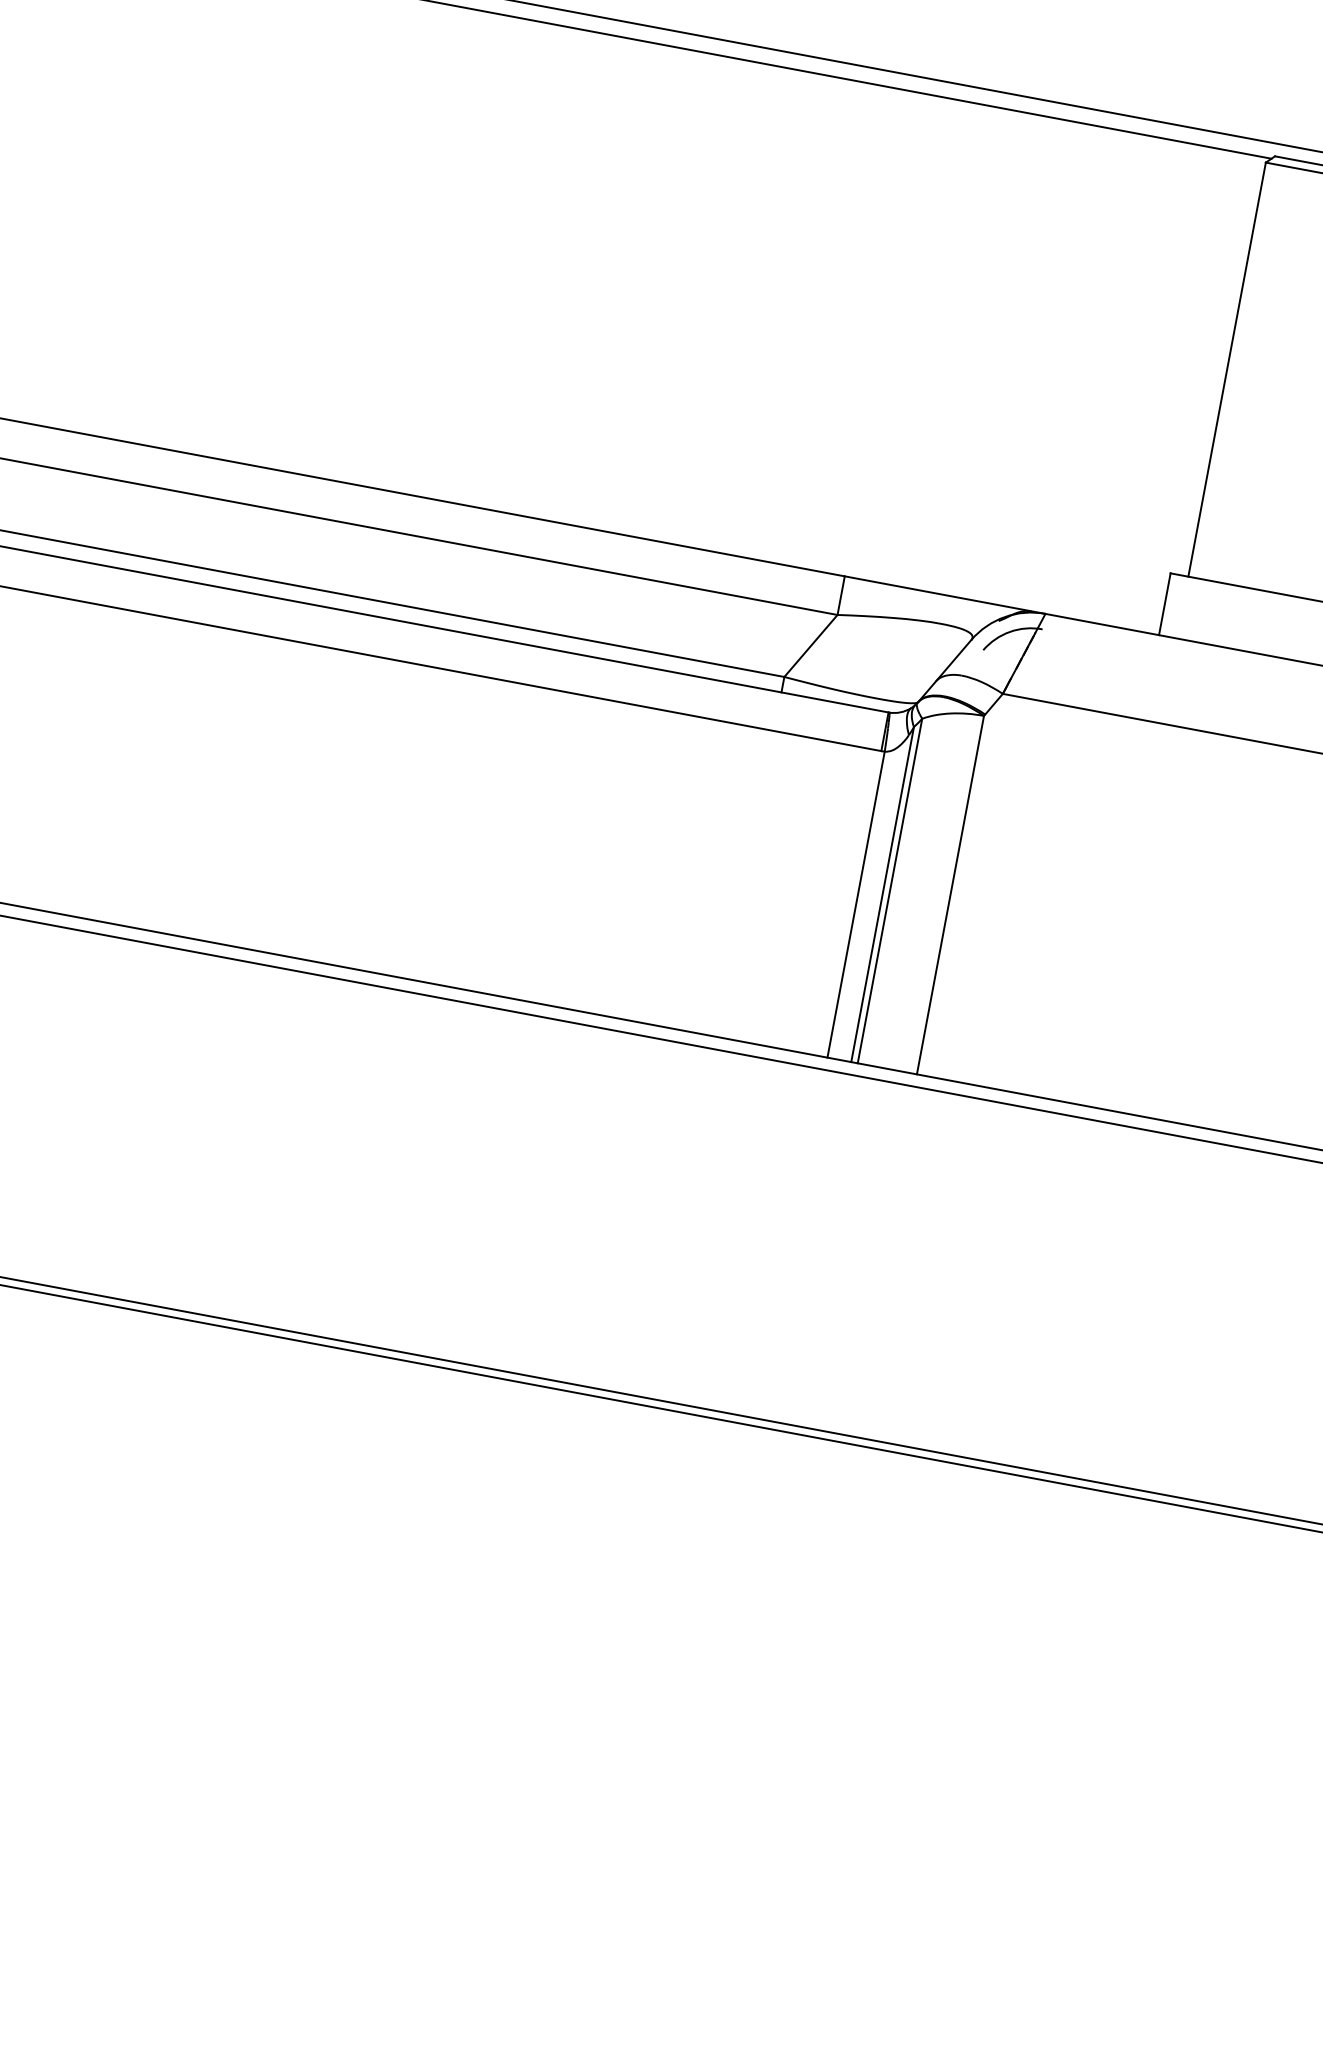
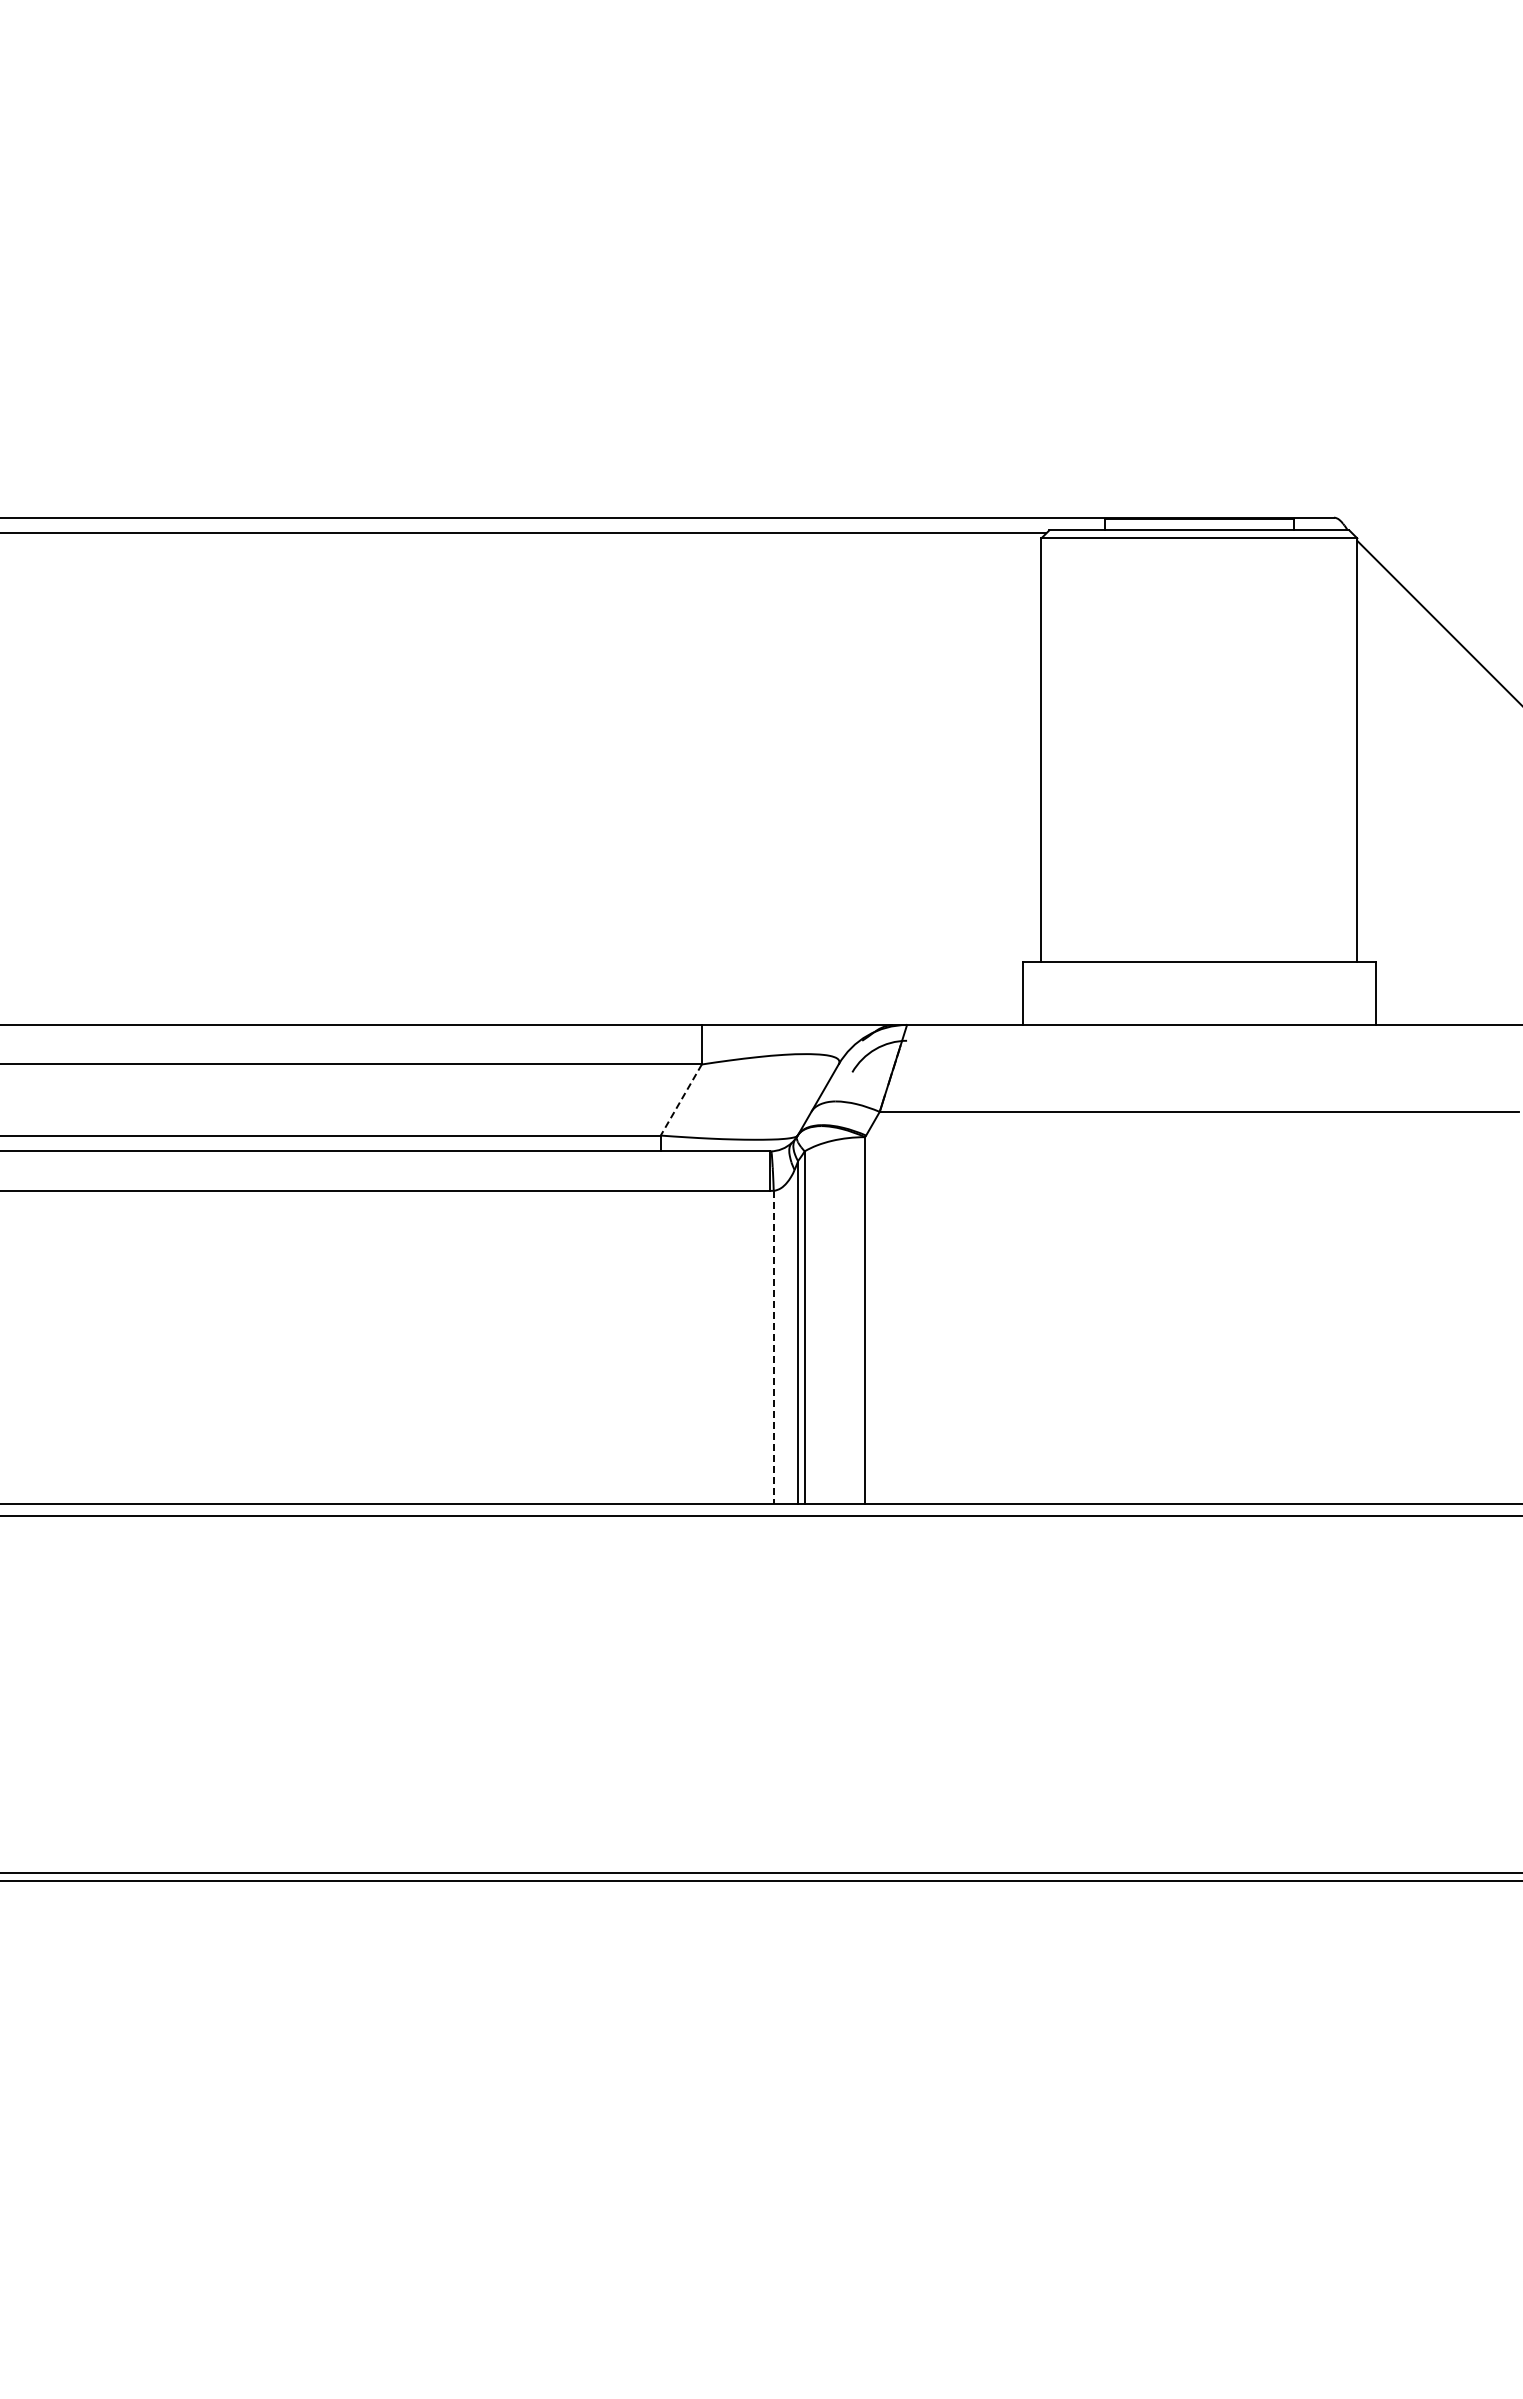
line: (811, 646) -> (681, 1100), solid -> dashed
line: (855, 904) -> (773, 1347), solid -> dashed

